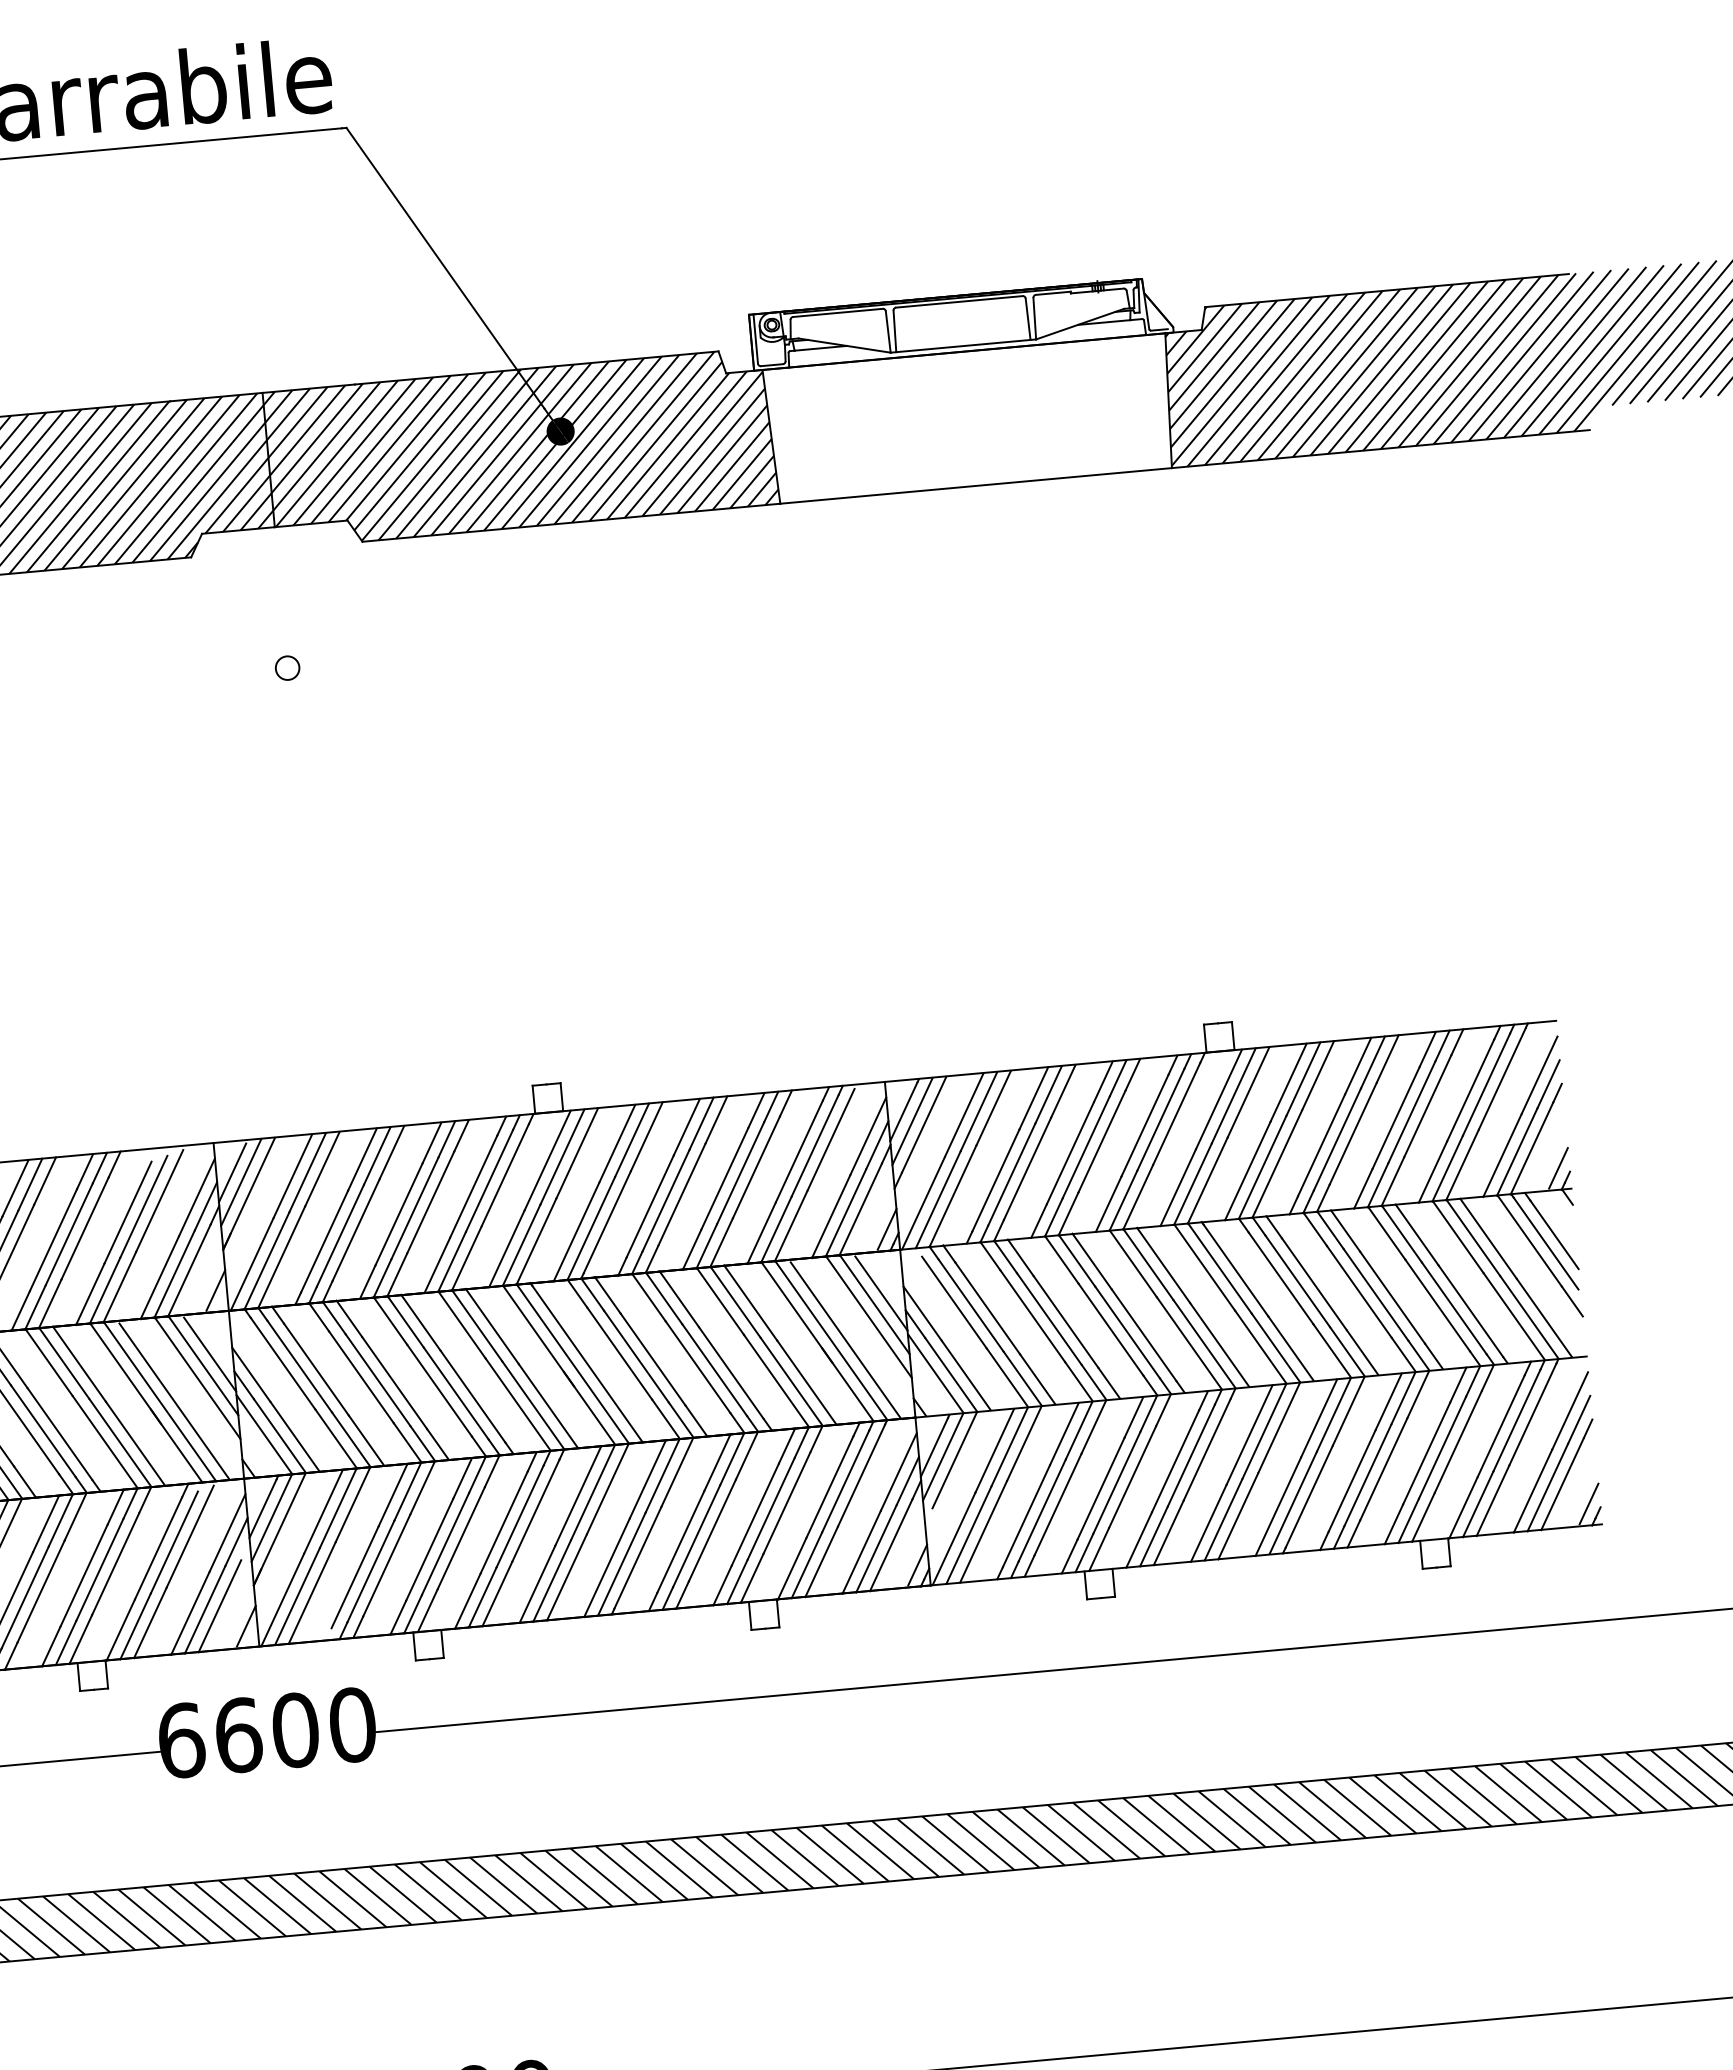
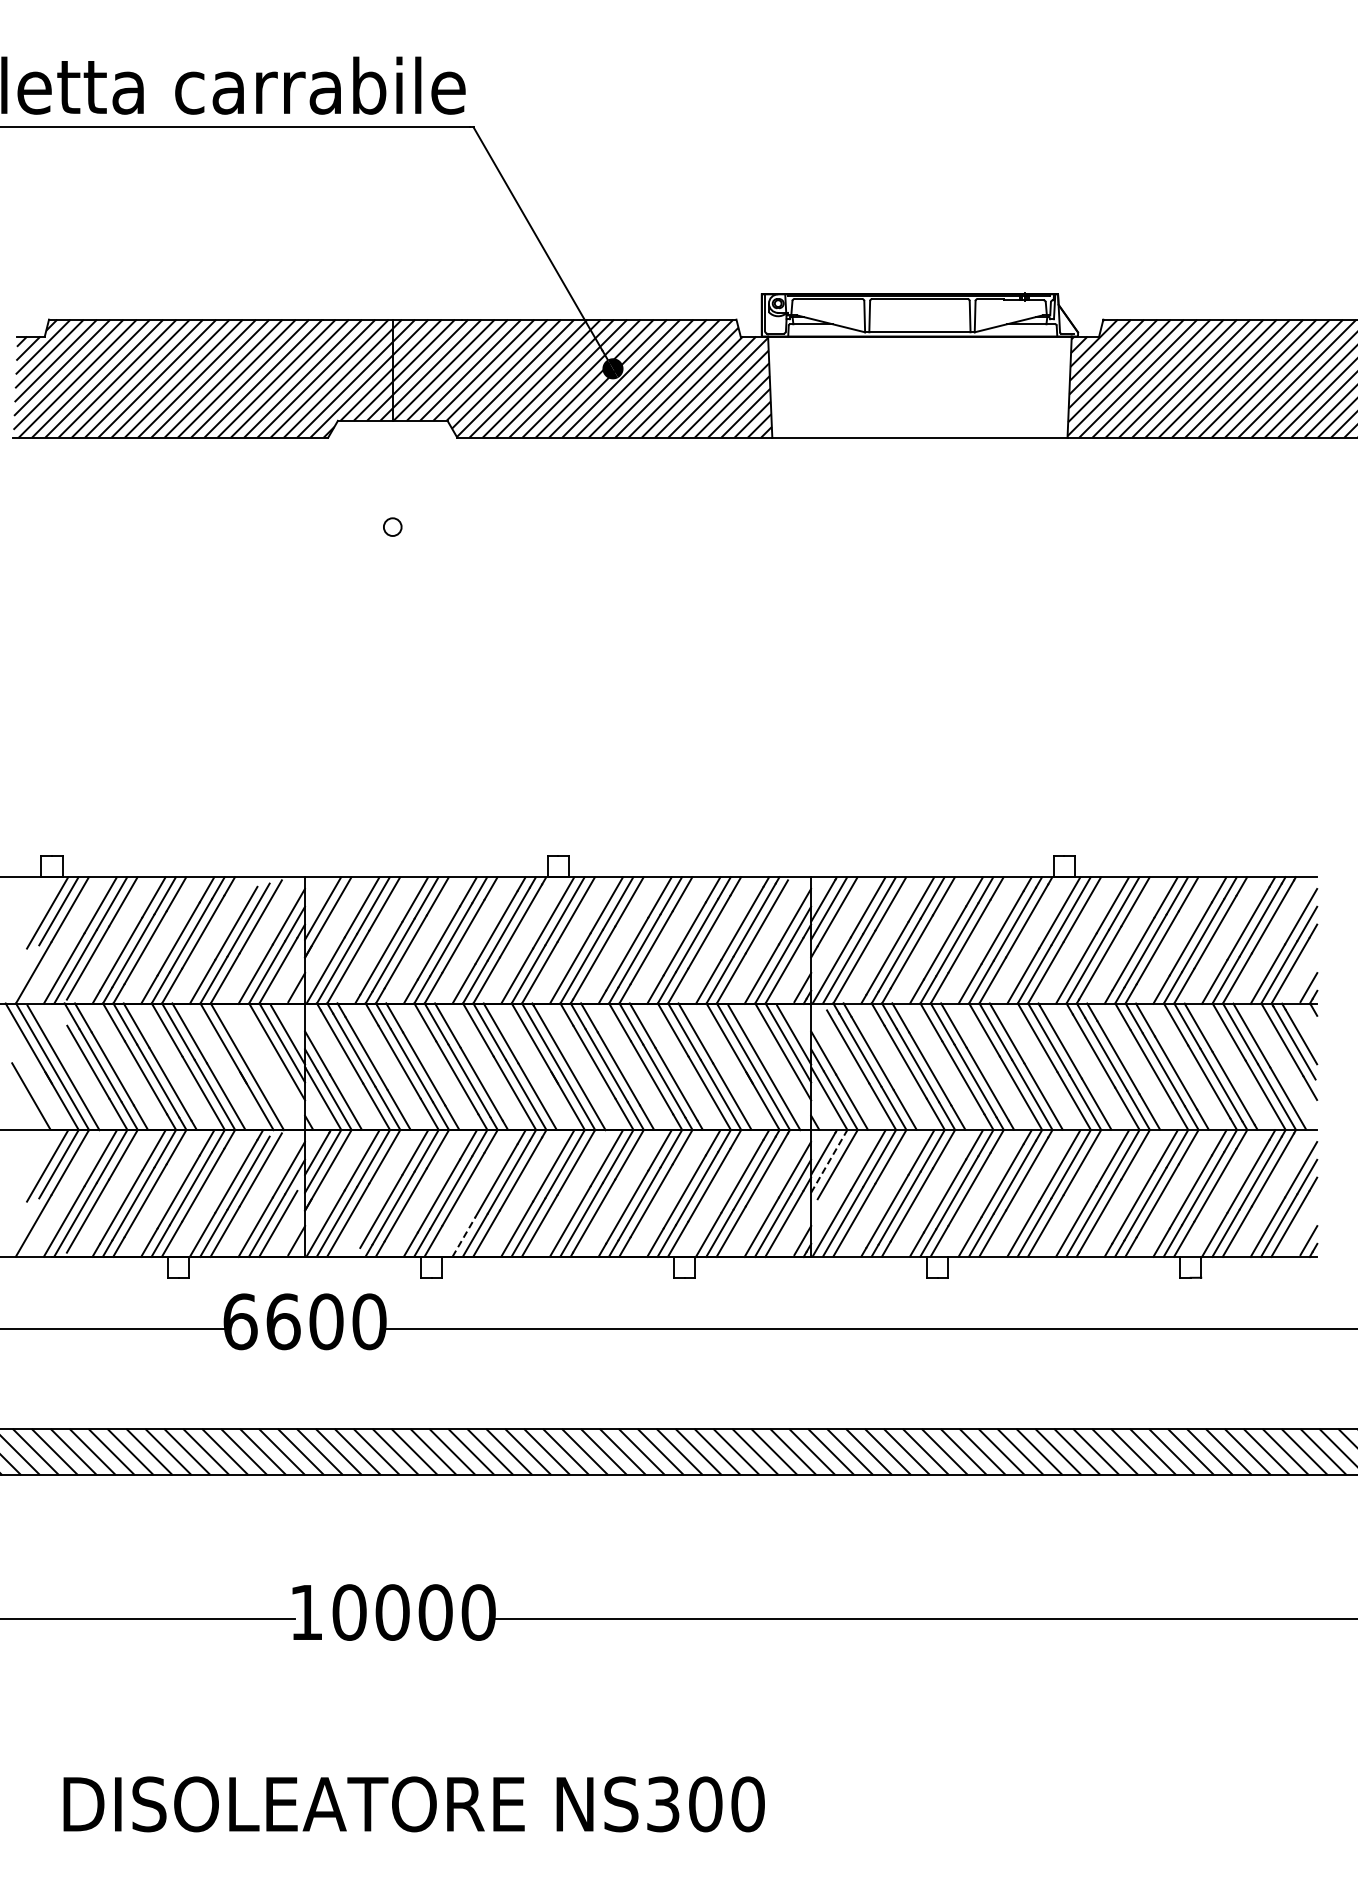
line: (232, 1172) -> (317, 900), removed
line: (174, 1401) -> (258, 1067), removed
line: (943, 1456) -> (829, 1161), solid -> dashed
line: (468, 1600) -> (464, 1236), solid -> dashed

